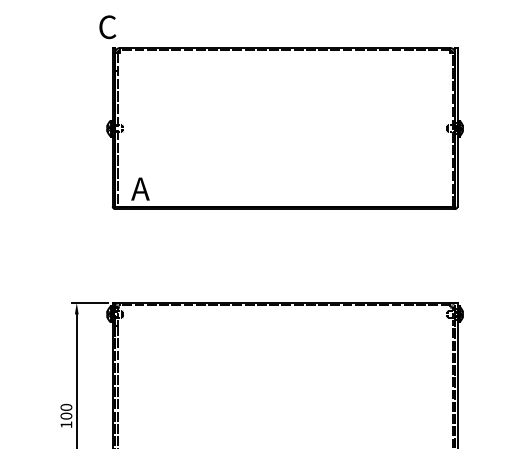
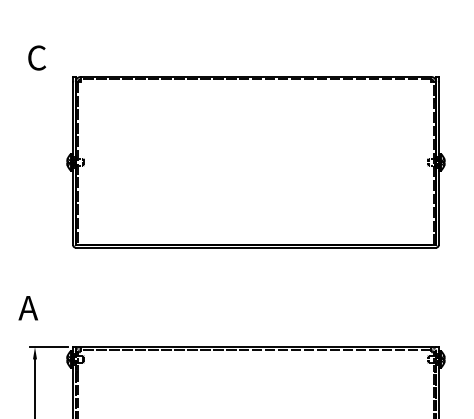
text: (107, 27) -> (36, 58), moved
text: (140, 188) -> (28, 307), moved

